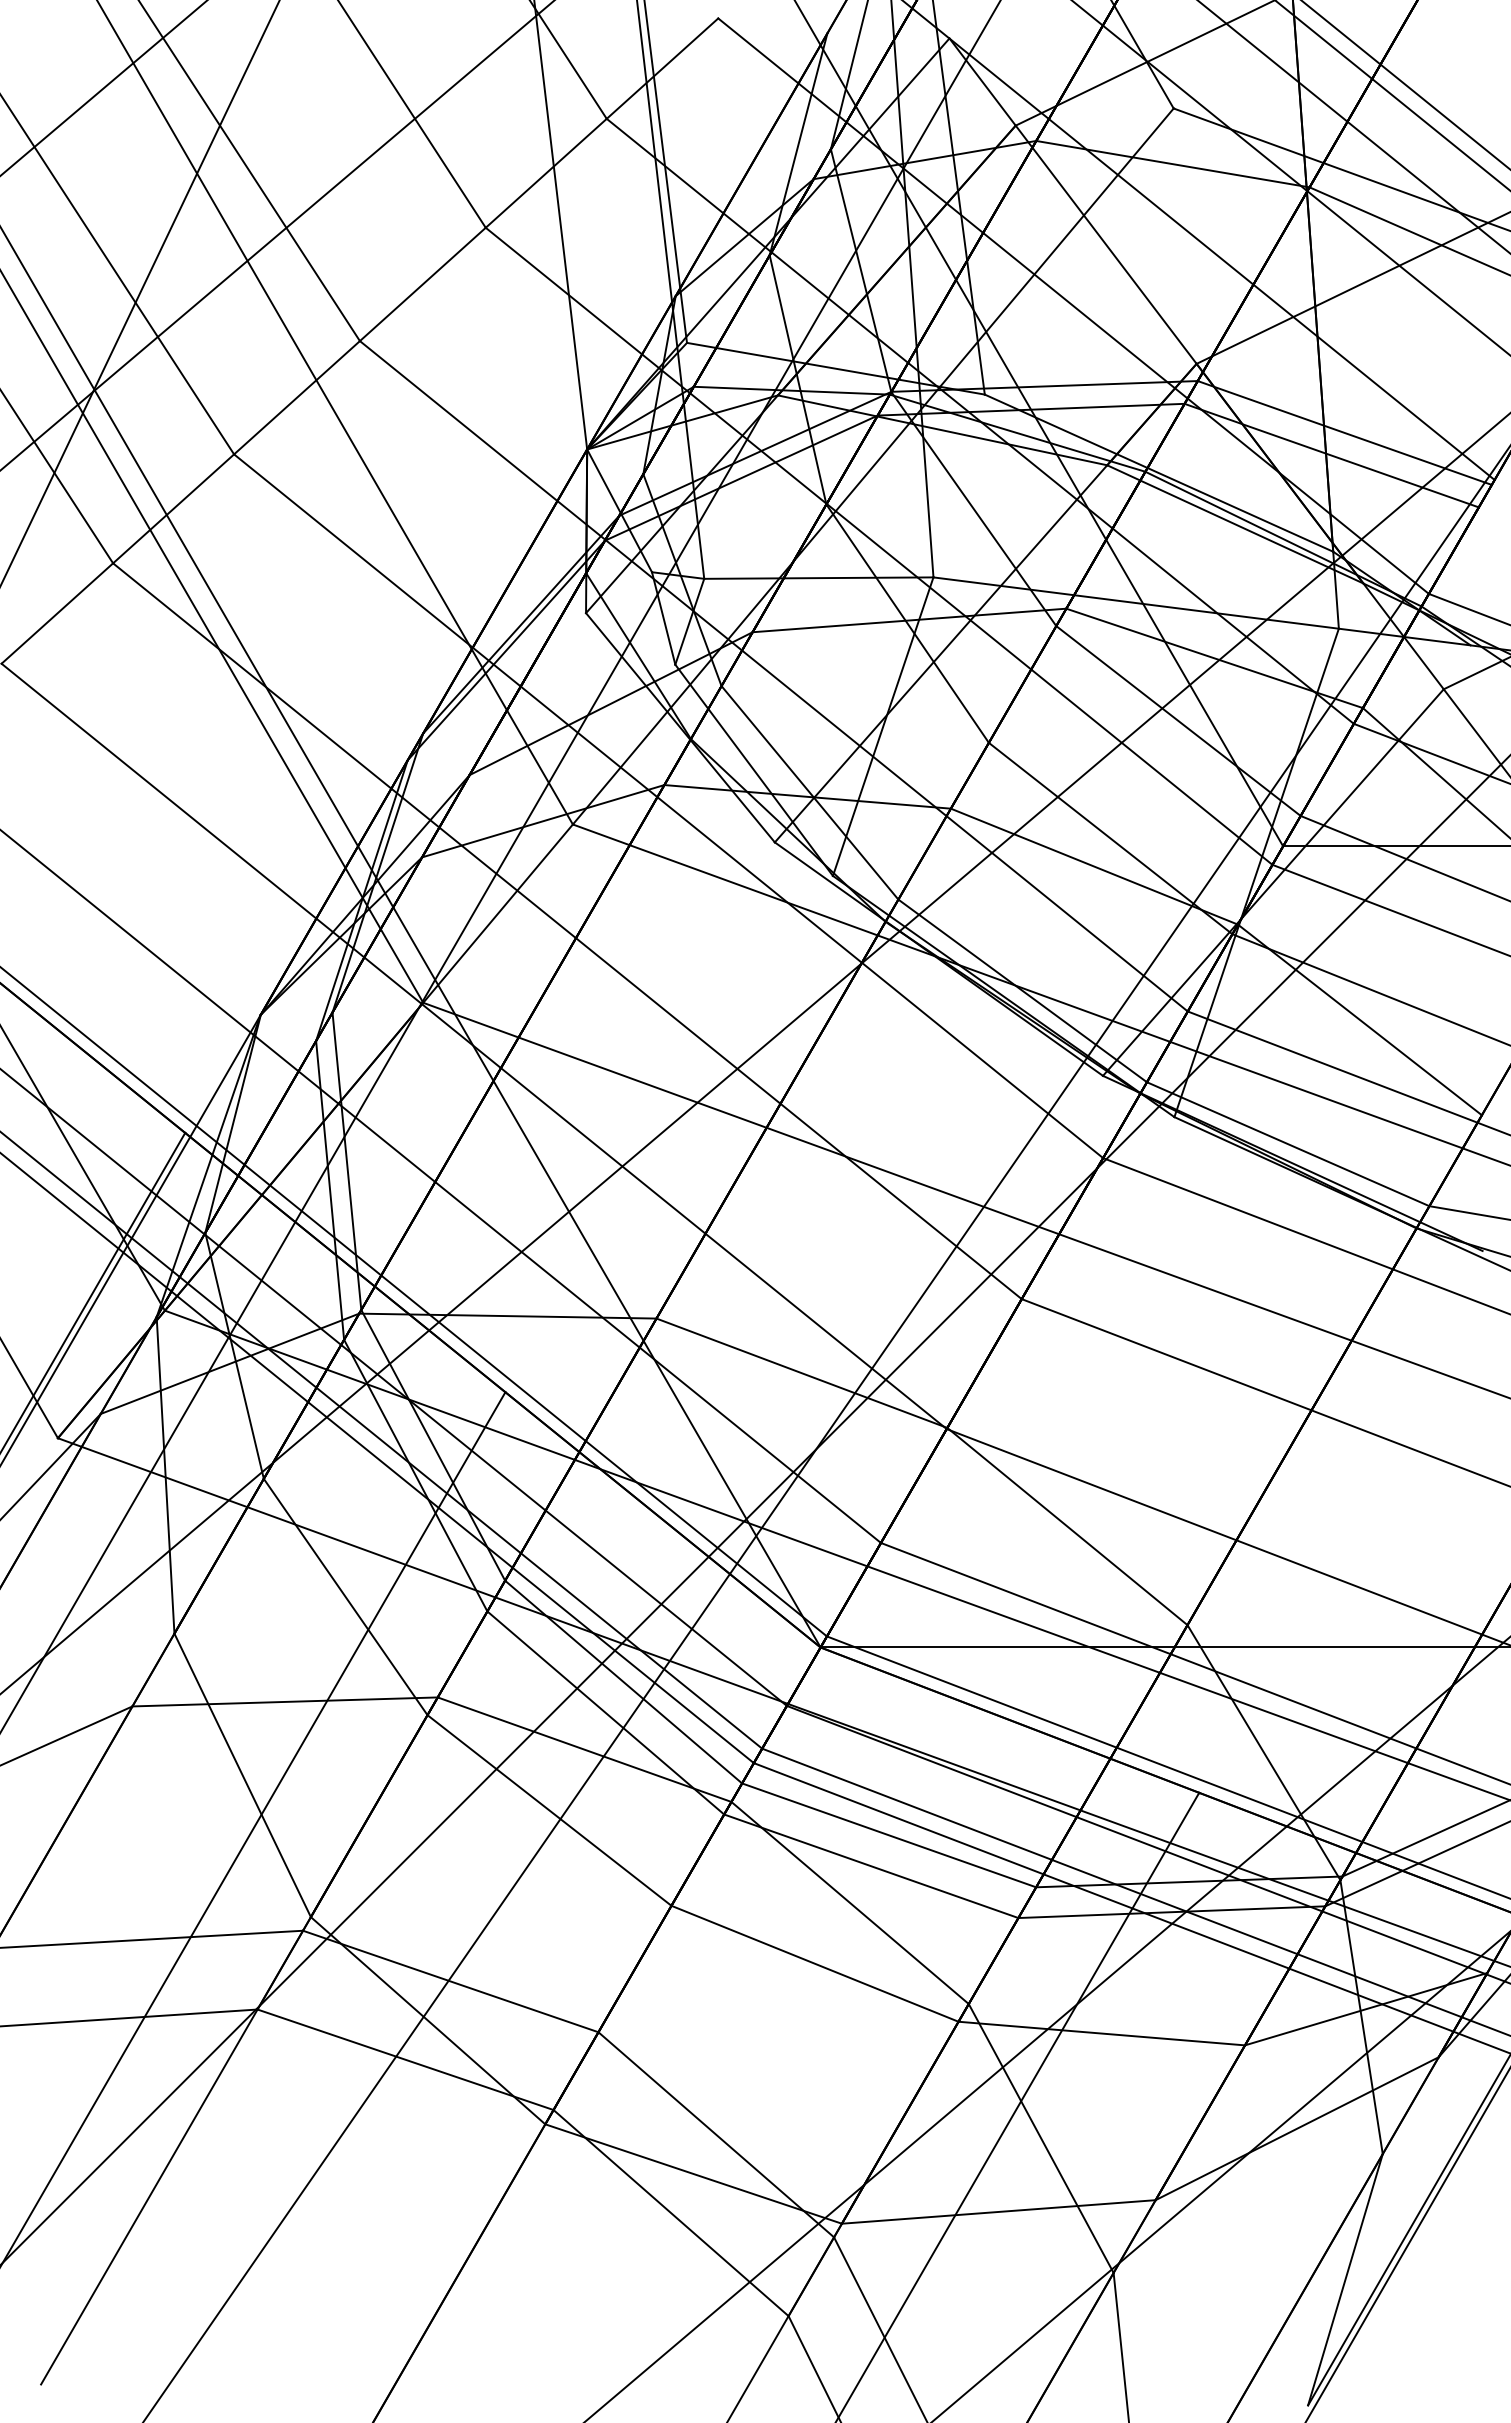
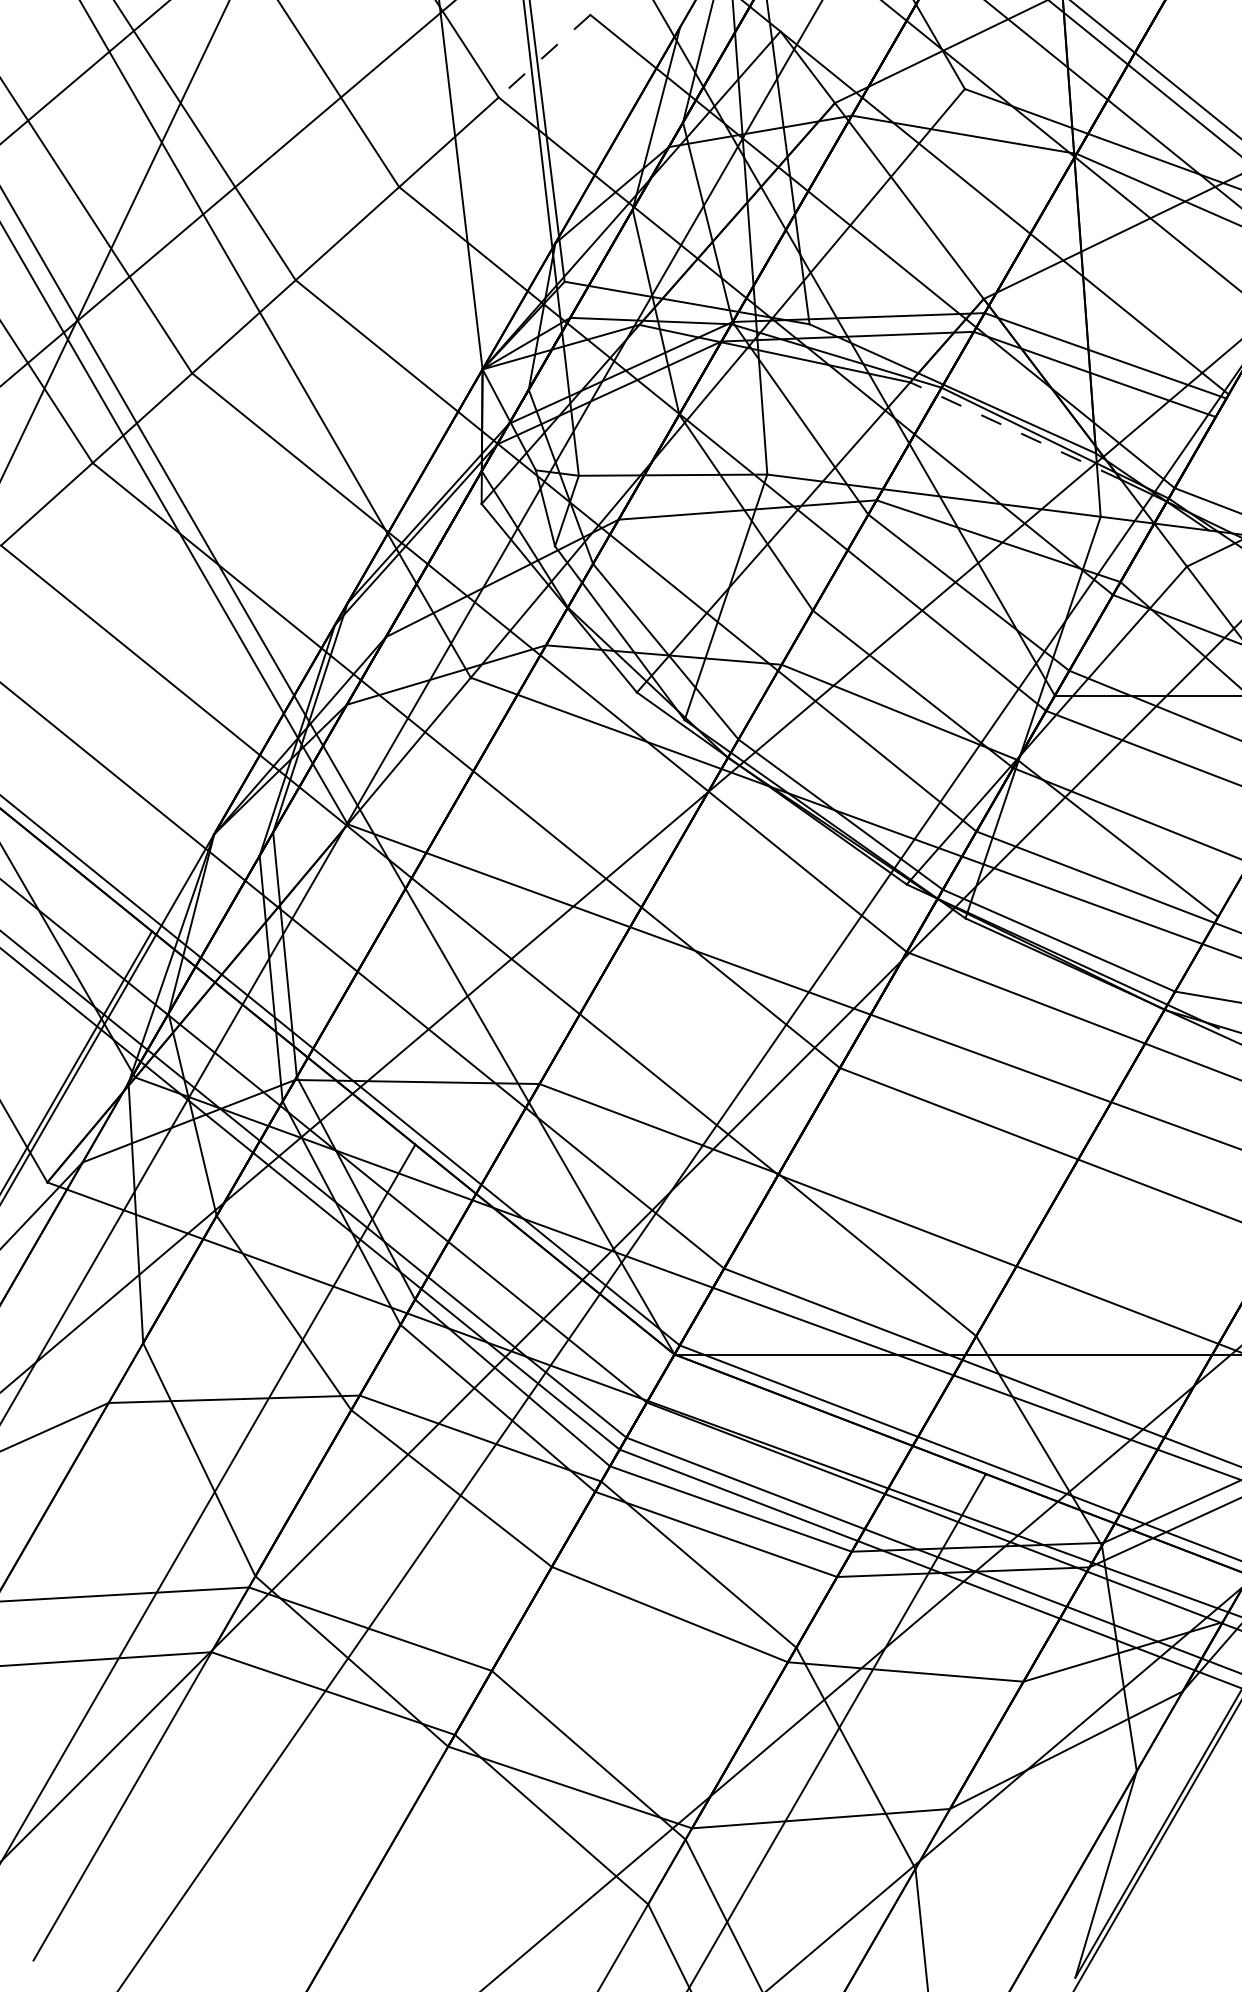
line: (662, 68) -> (544, 56), solid -> dashed
line: (1234, 524) -> (1014, 431), solid -> dashed

